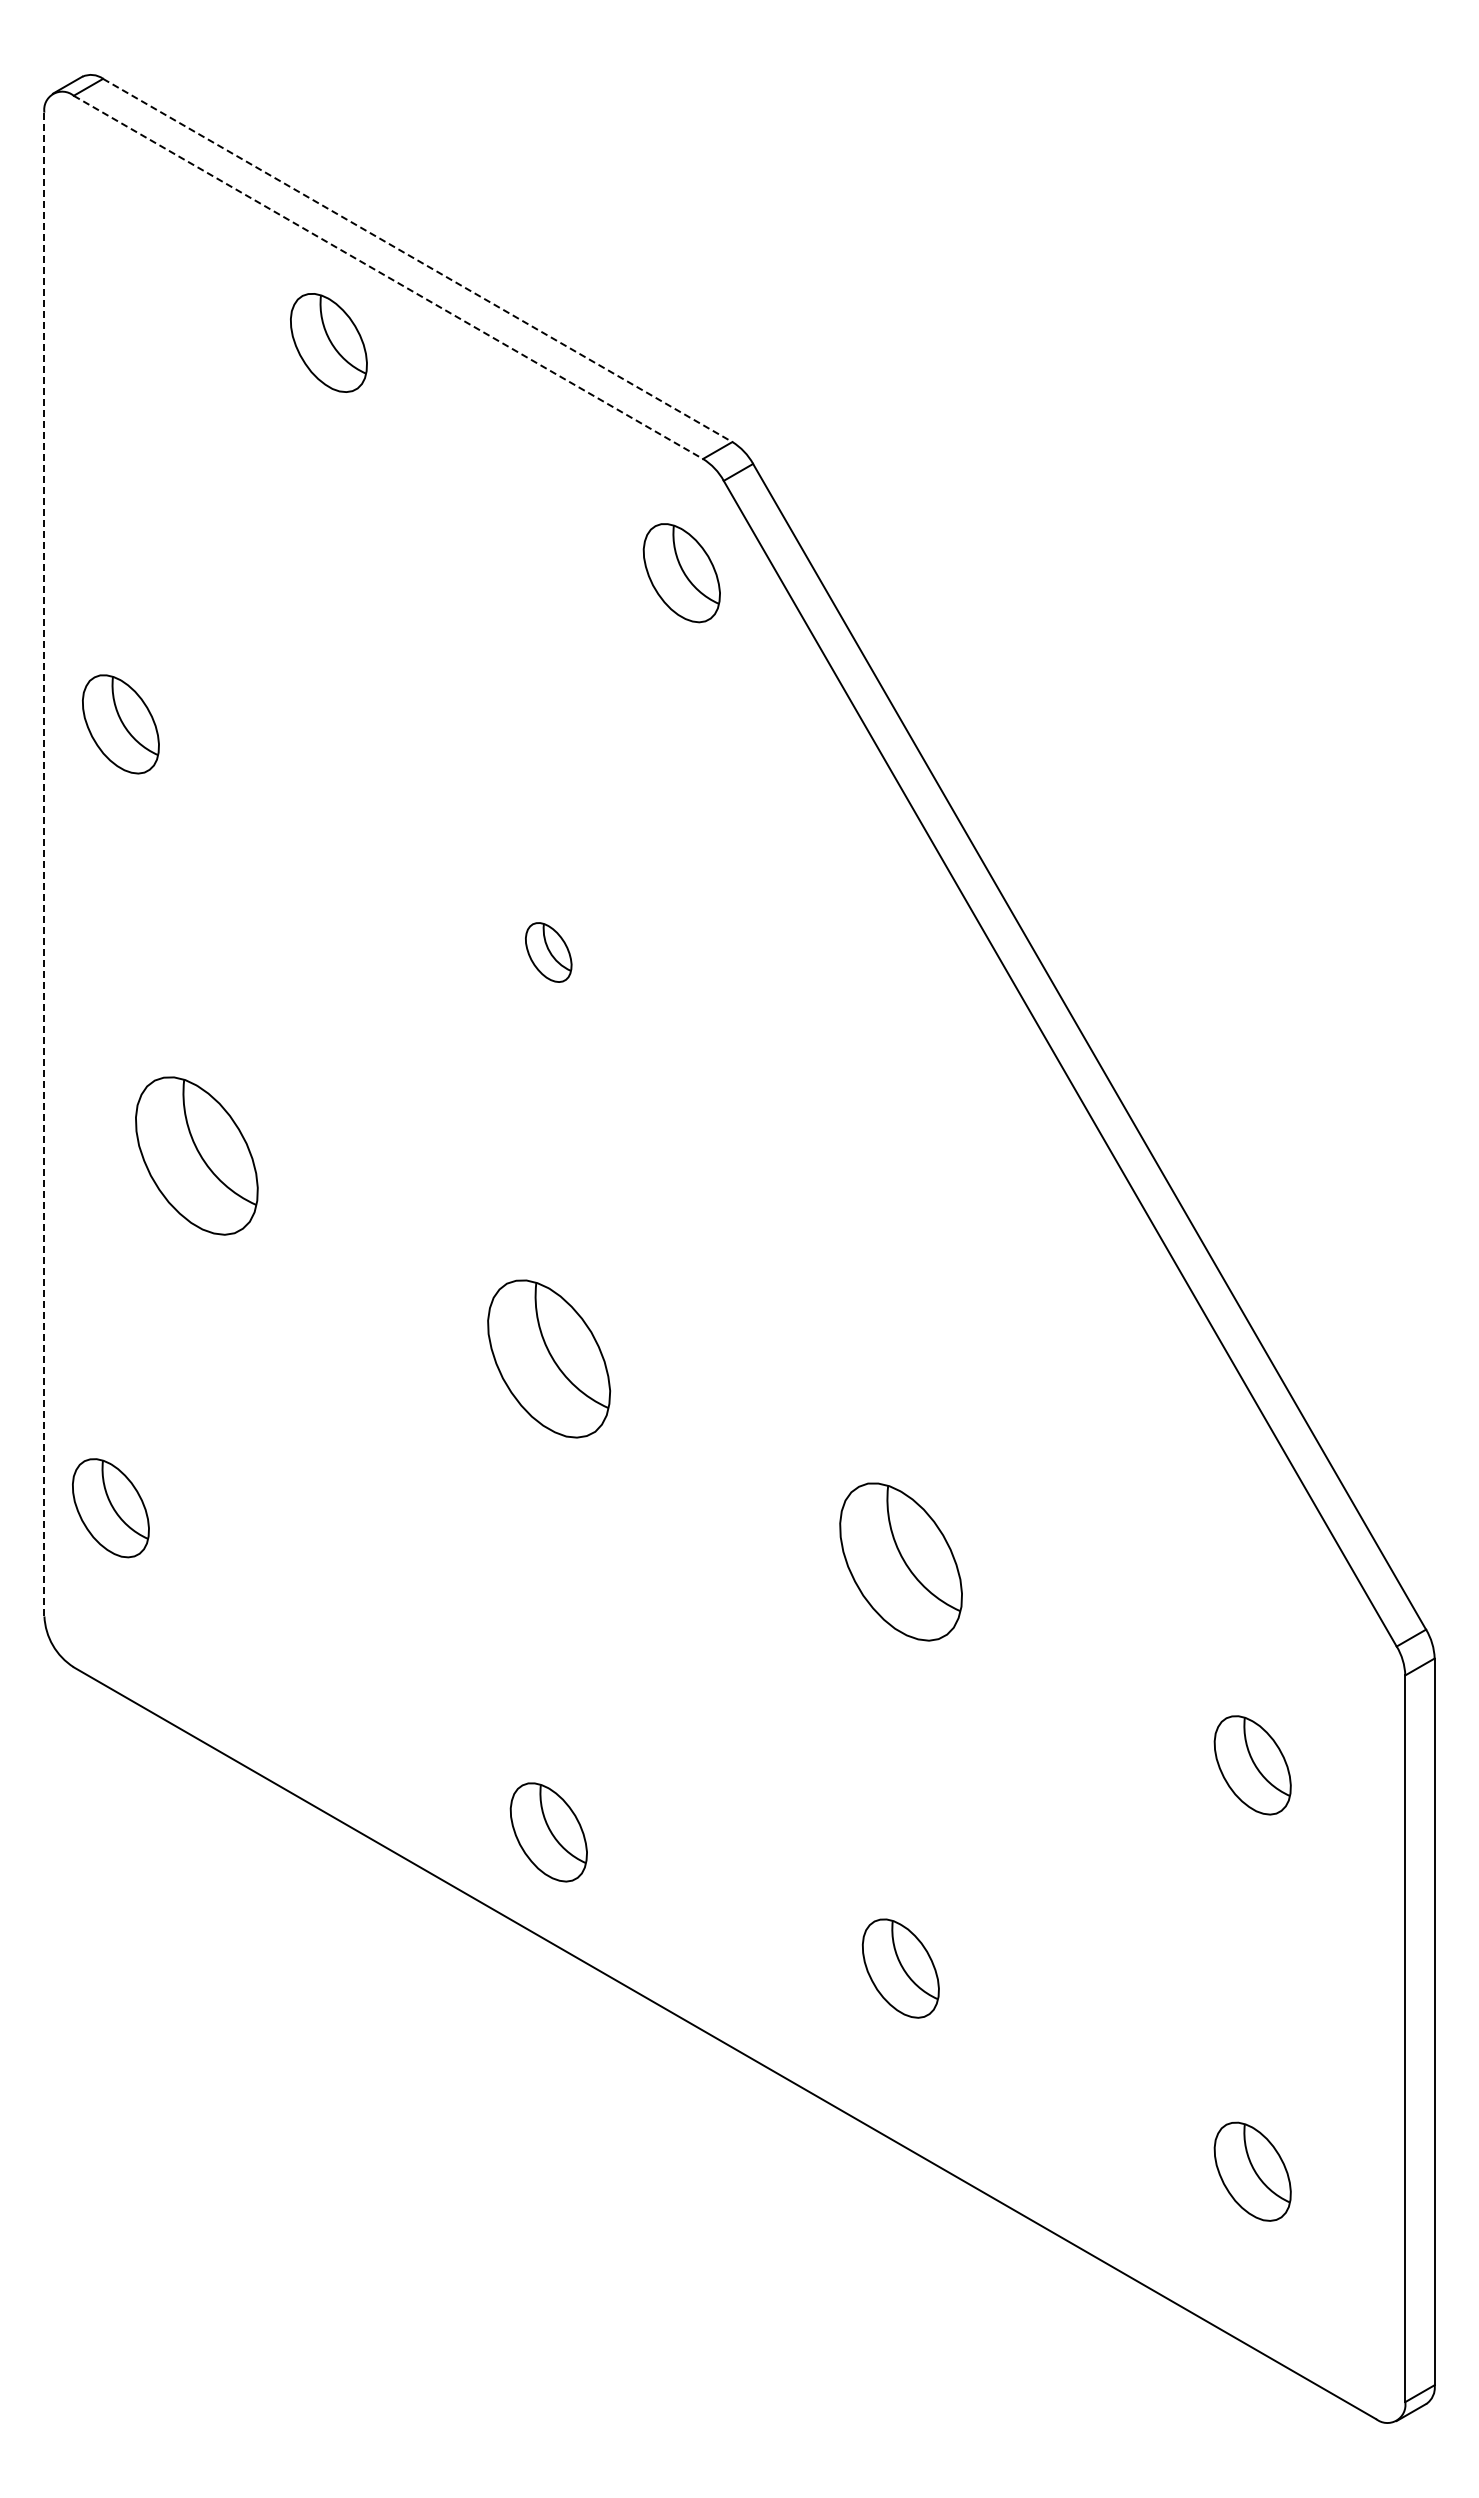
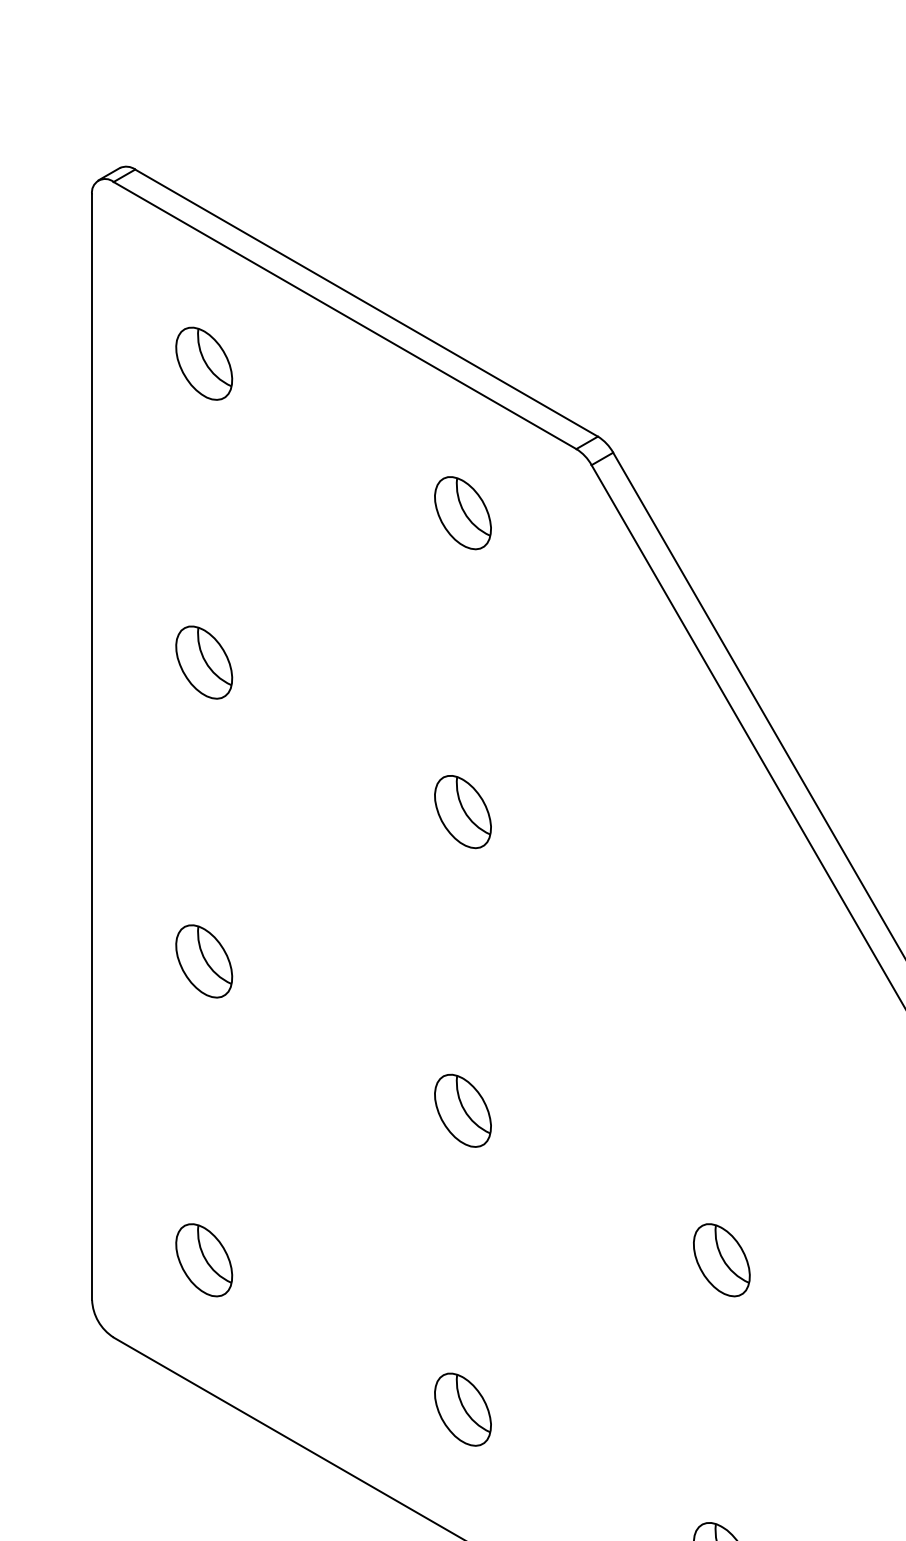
line: (418, 260) -> (367, 303), dashed -> solid
line: (388, 277) -> (345, 315), dashed -> solid
part: (328, 342) -> (203, 363), moved
part: (681, 573) -> (462, 513), moved
part: (120, 724) -> (203, 662), moved
line: (44, 864) -> (92, 747), dashed -> solid
part: (548, 952) -> (462, 811), size x1.67
part: (196, 1155) -> (203, 961), size x0.62
part: (548, 1358) -> (462, 1110), size x0.62
part: (110, 1508) -> (203, 1260), moved
part: (900, 1562) -> (721, 1260), size x0.62
part: (548, 1832) -> (462, 1409), moved

